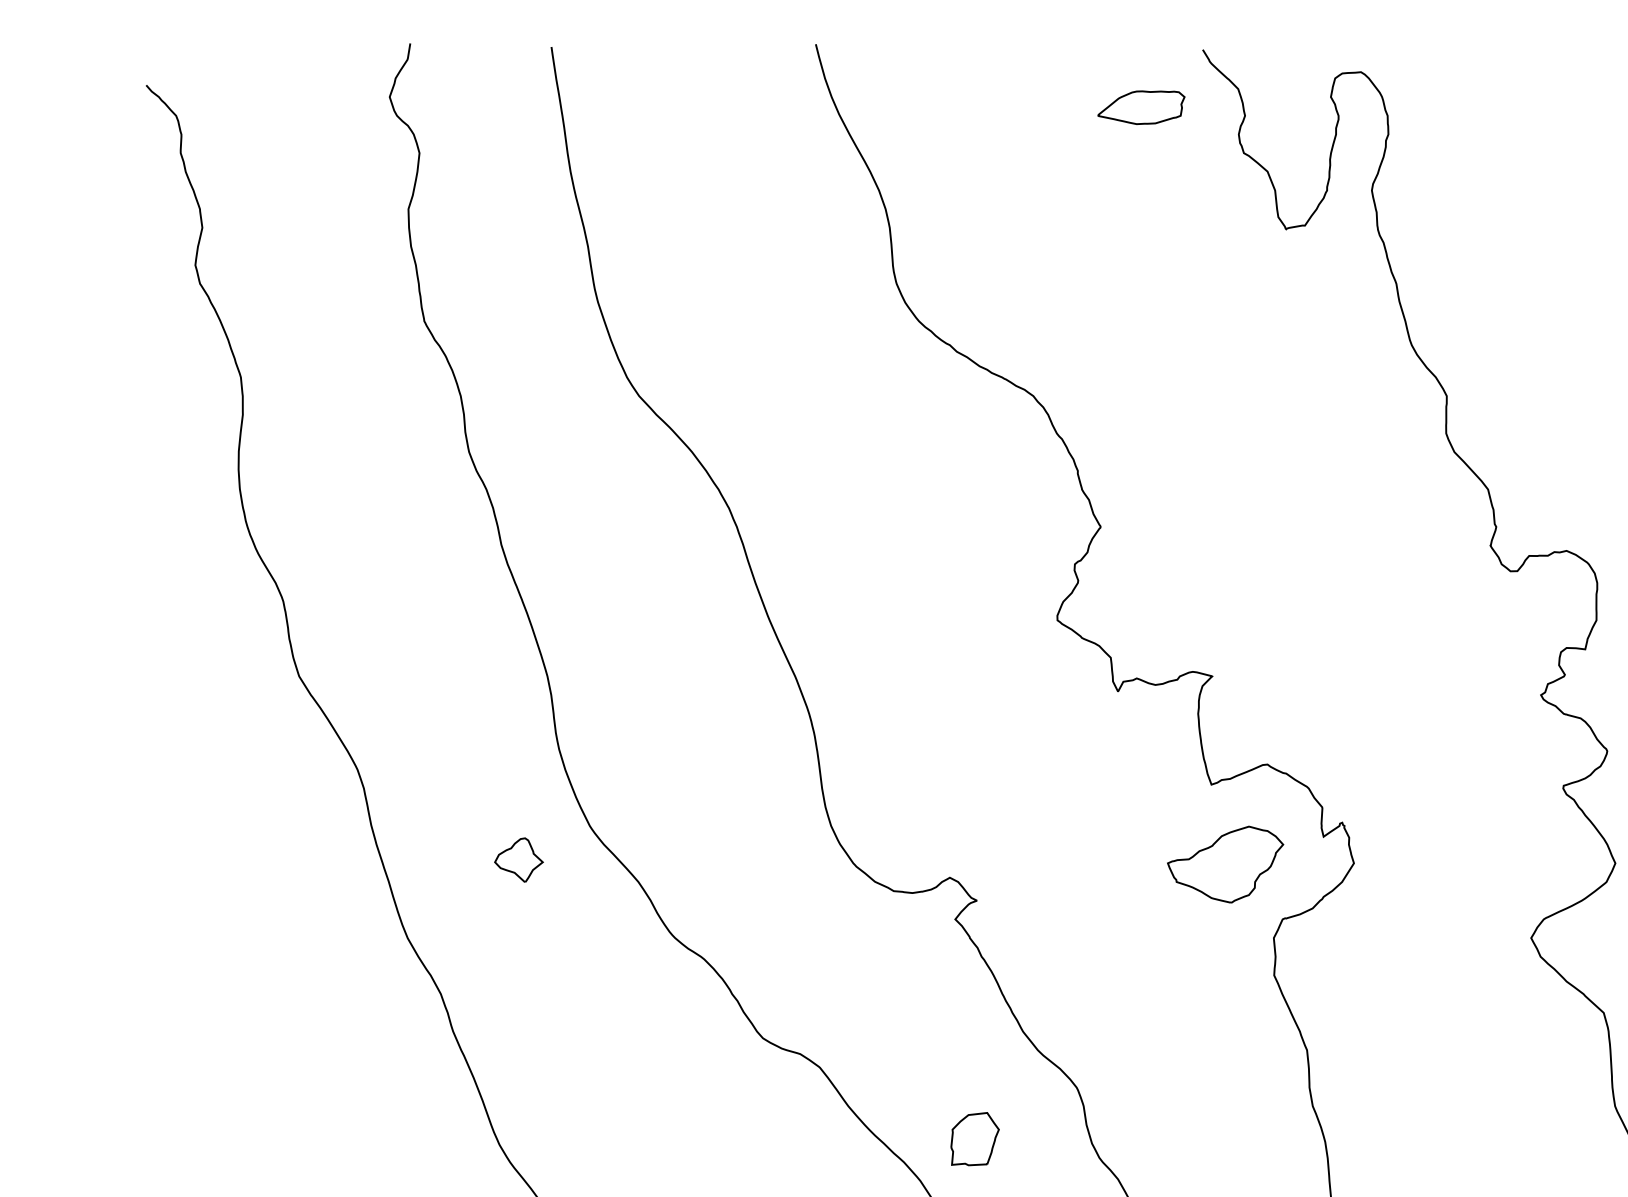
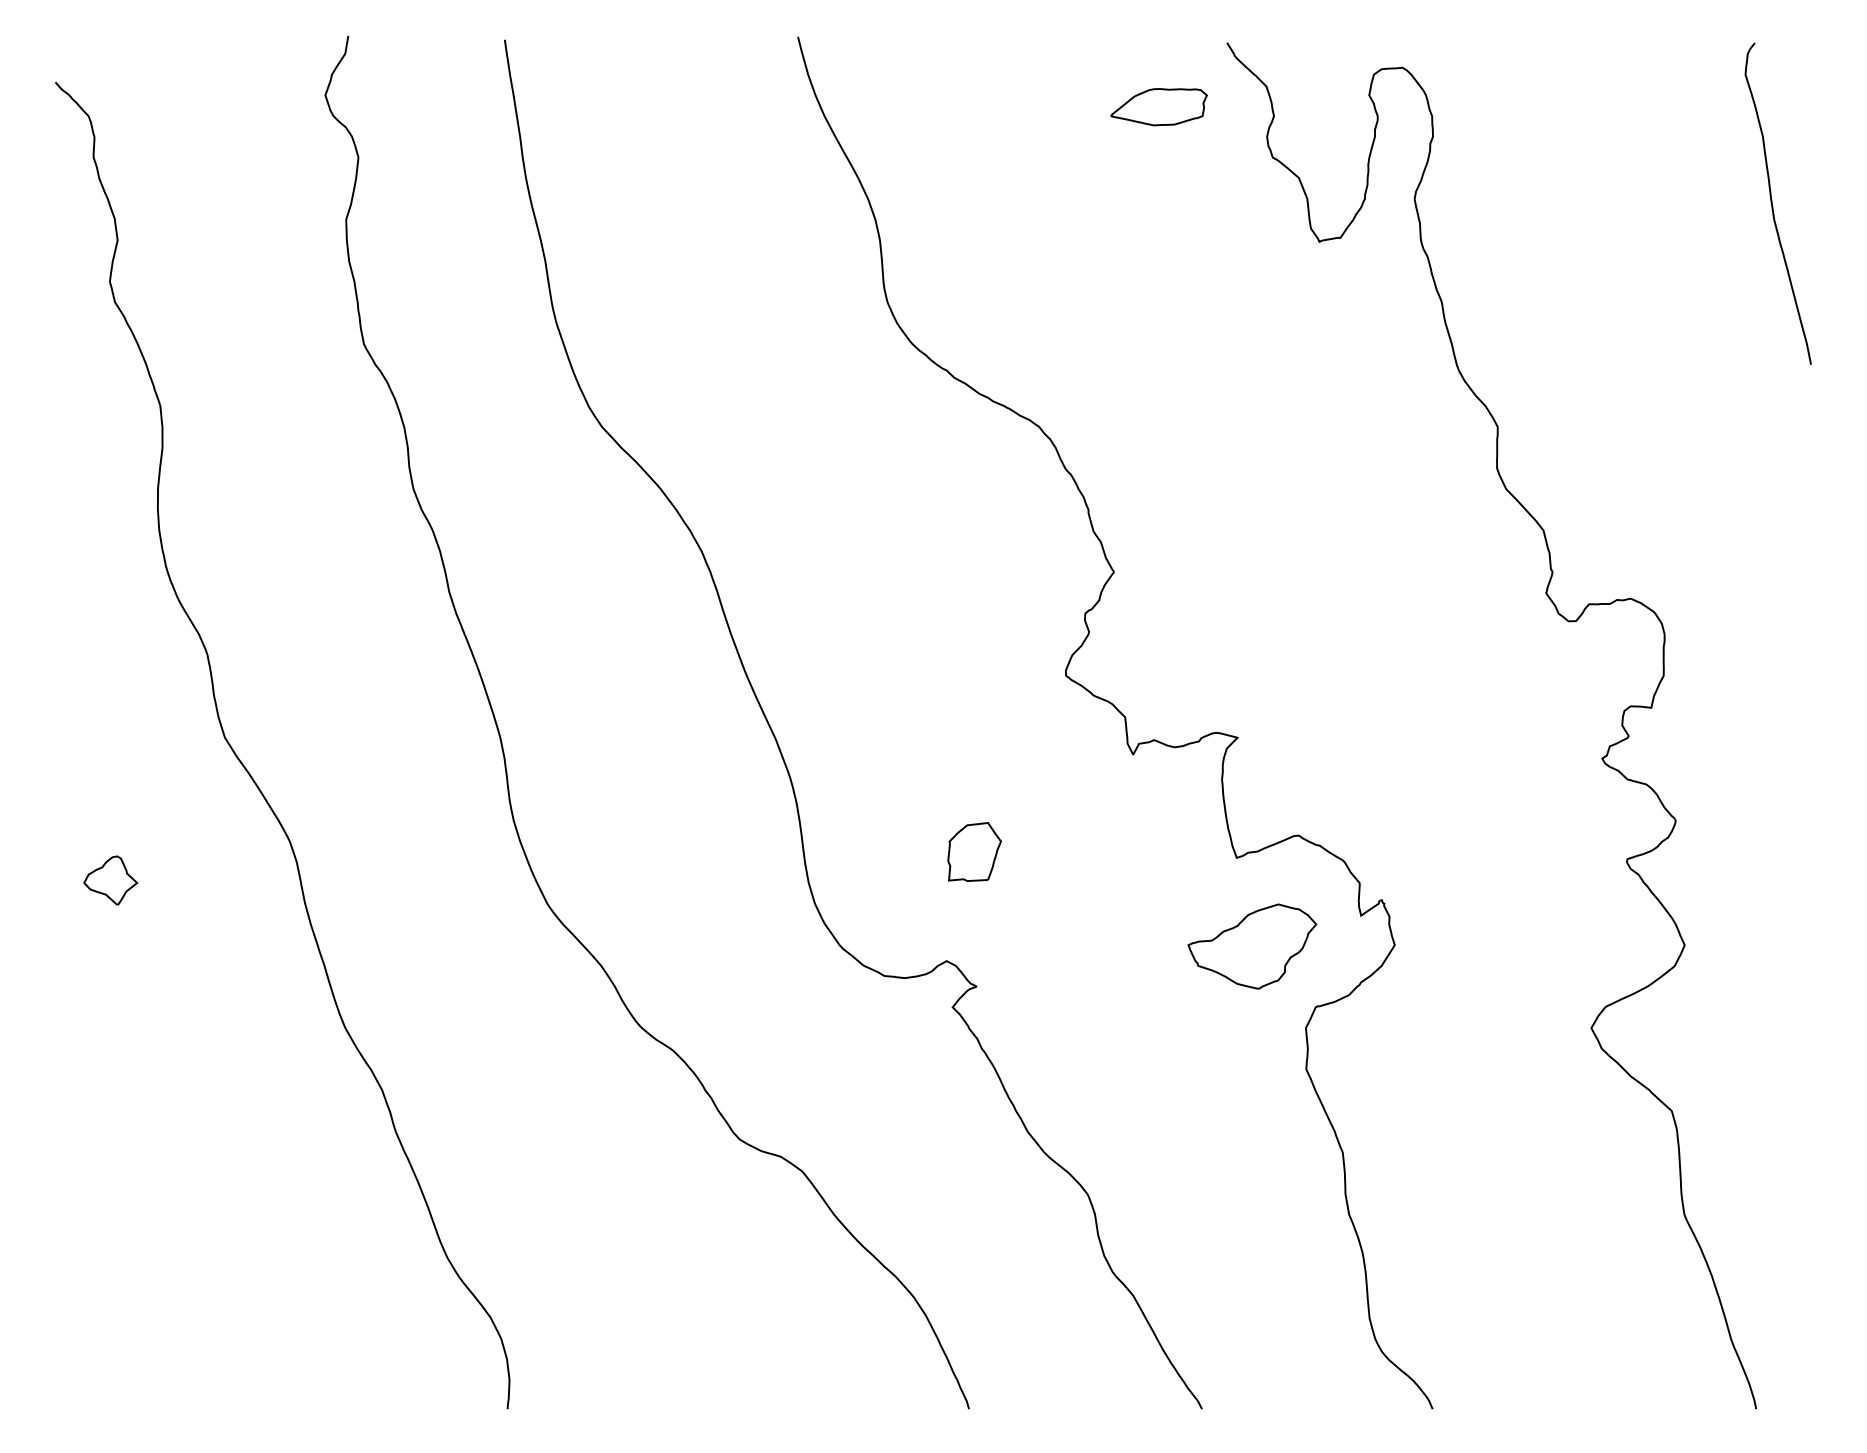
part: (518, 860) -> (110, 880), moved
part: (974, 1138) -> (974, 851), moved

